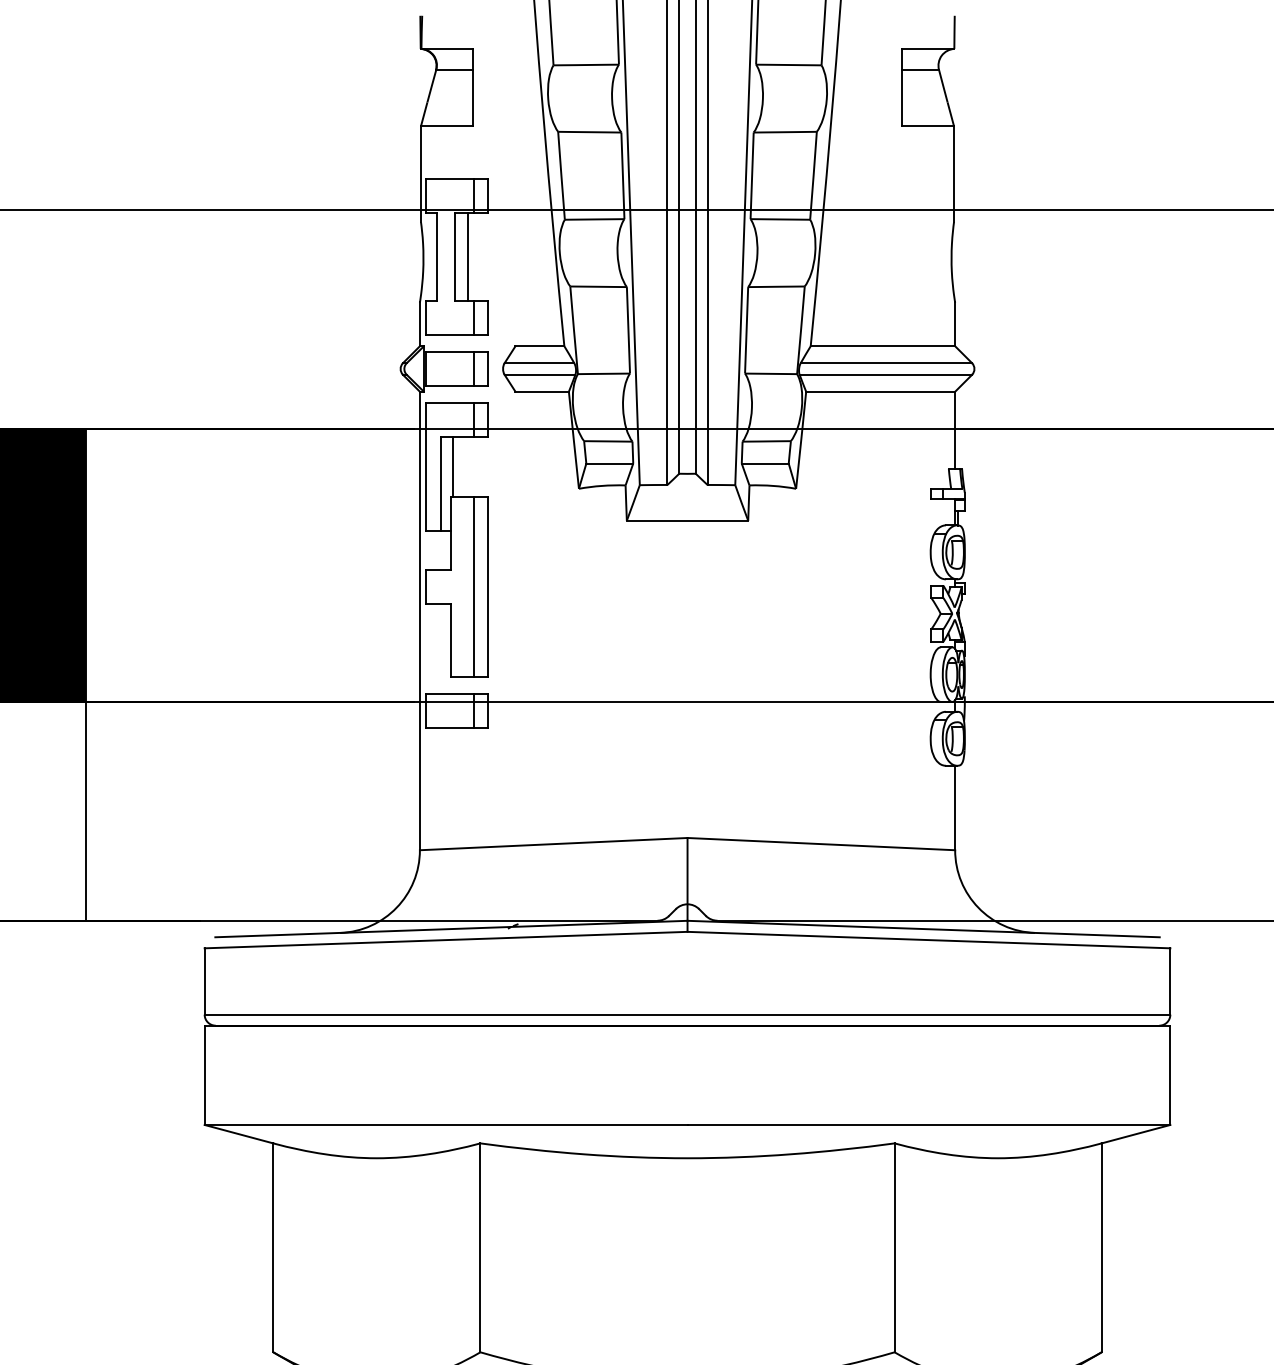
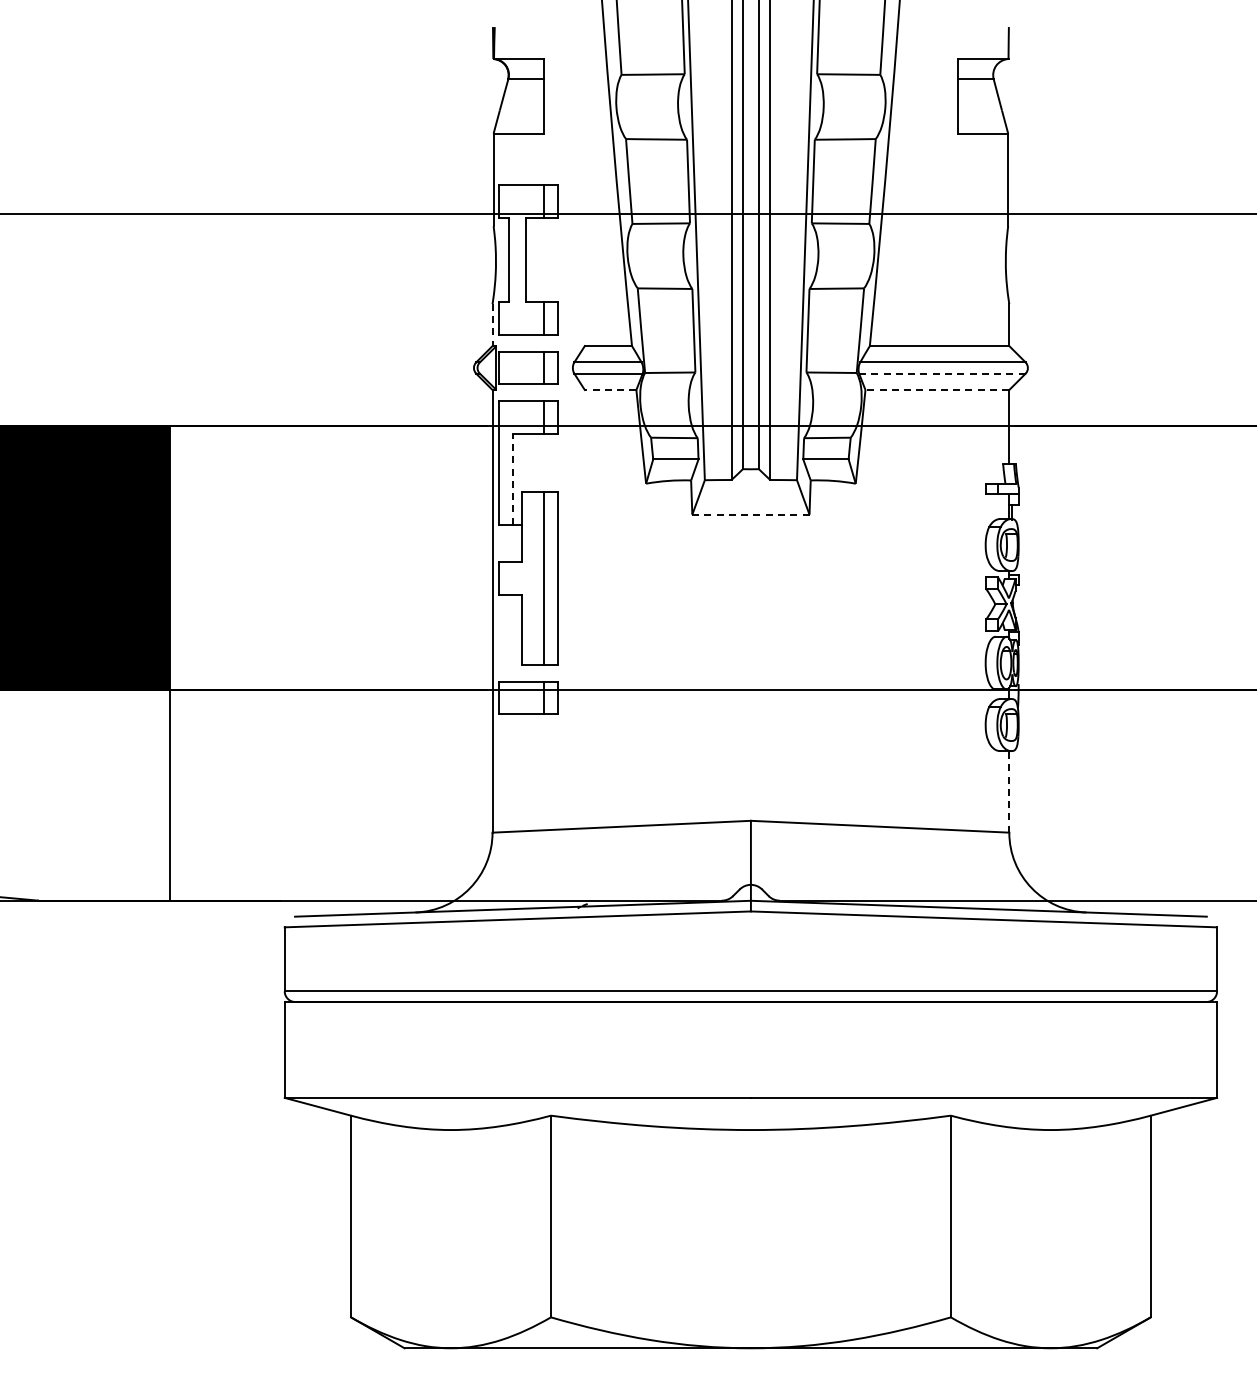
line: (468, 256) -> (539, 259), removed
line: (419, 324) -> (492, 325), solid -> dashed
line: (884, 374) -> (941, 373), solid -> dashed
line: (542, 392) -> (610, 390), solid -> dashed
line: (880, 392) -> (937, 390), solid -> dashed
line: (453, 466) -> (524, 462), removed
line: (440, 483) -> (512, 478), solid -> dashed
line: (687, 520) -> (750, 514), solid -> dashed
line: (955, 807) -> (1009, 791), solid -> dashed

